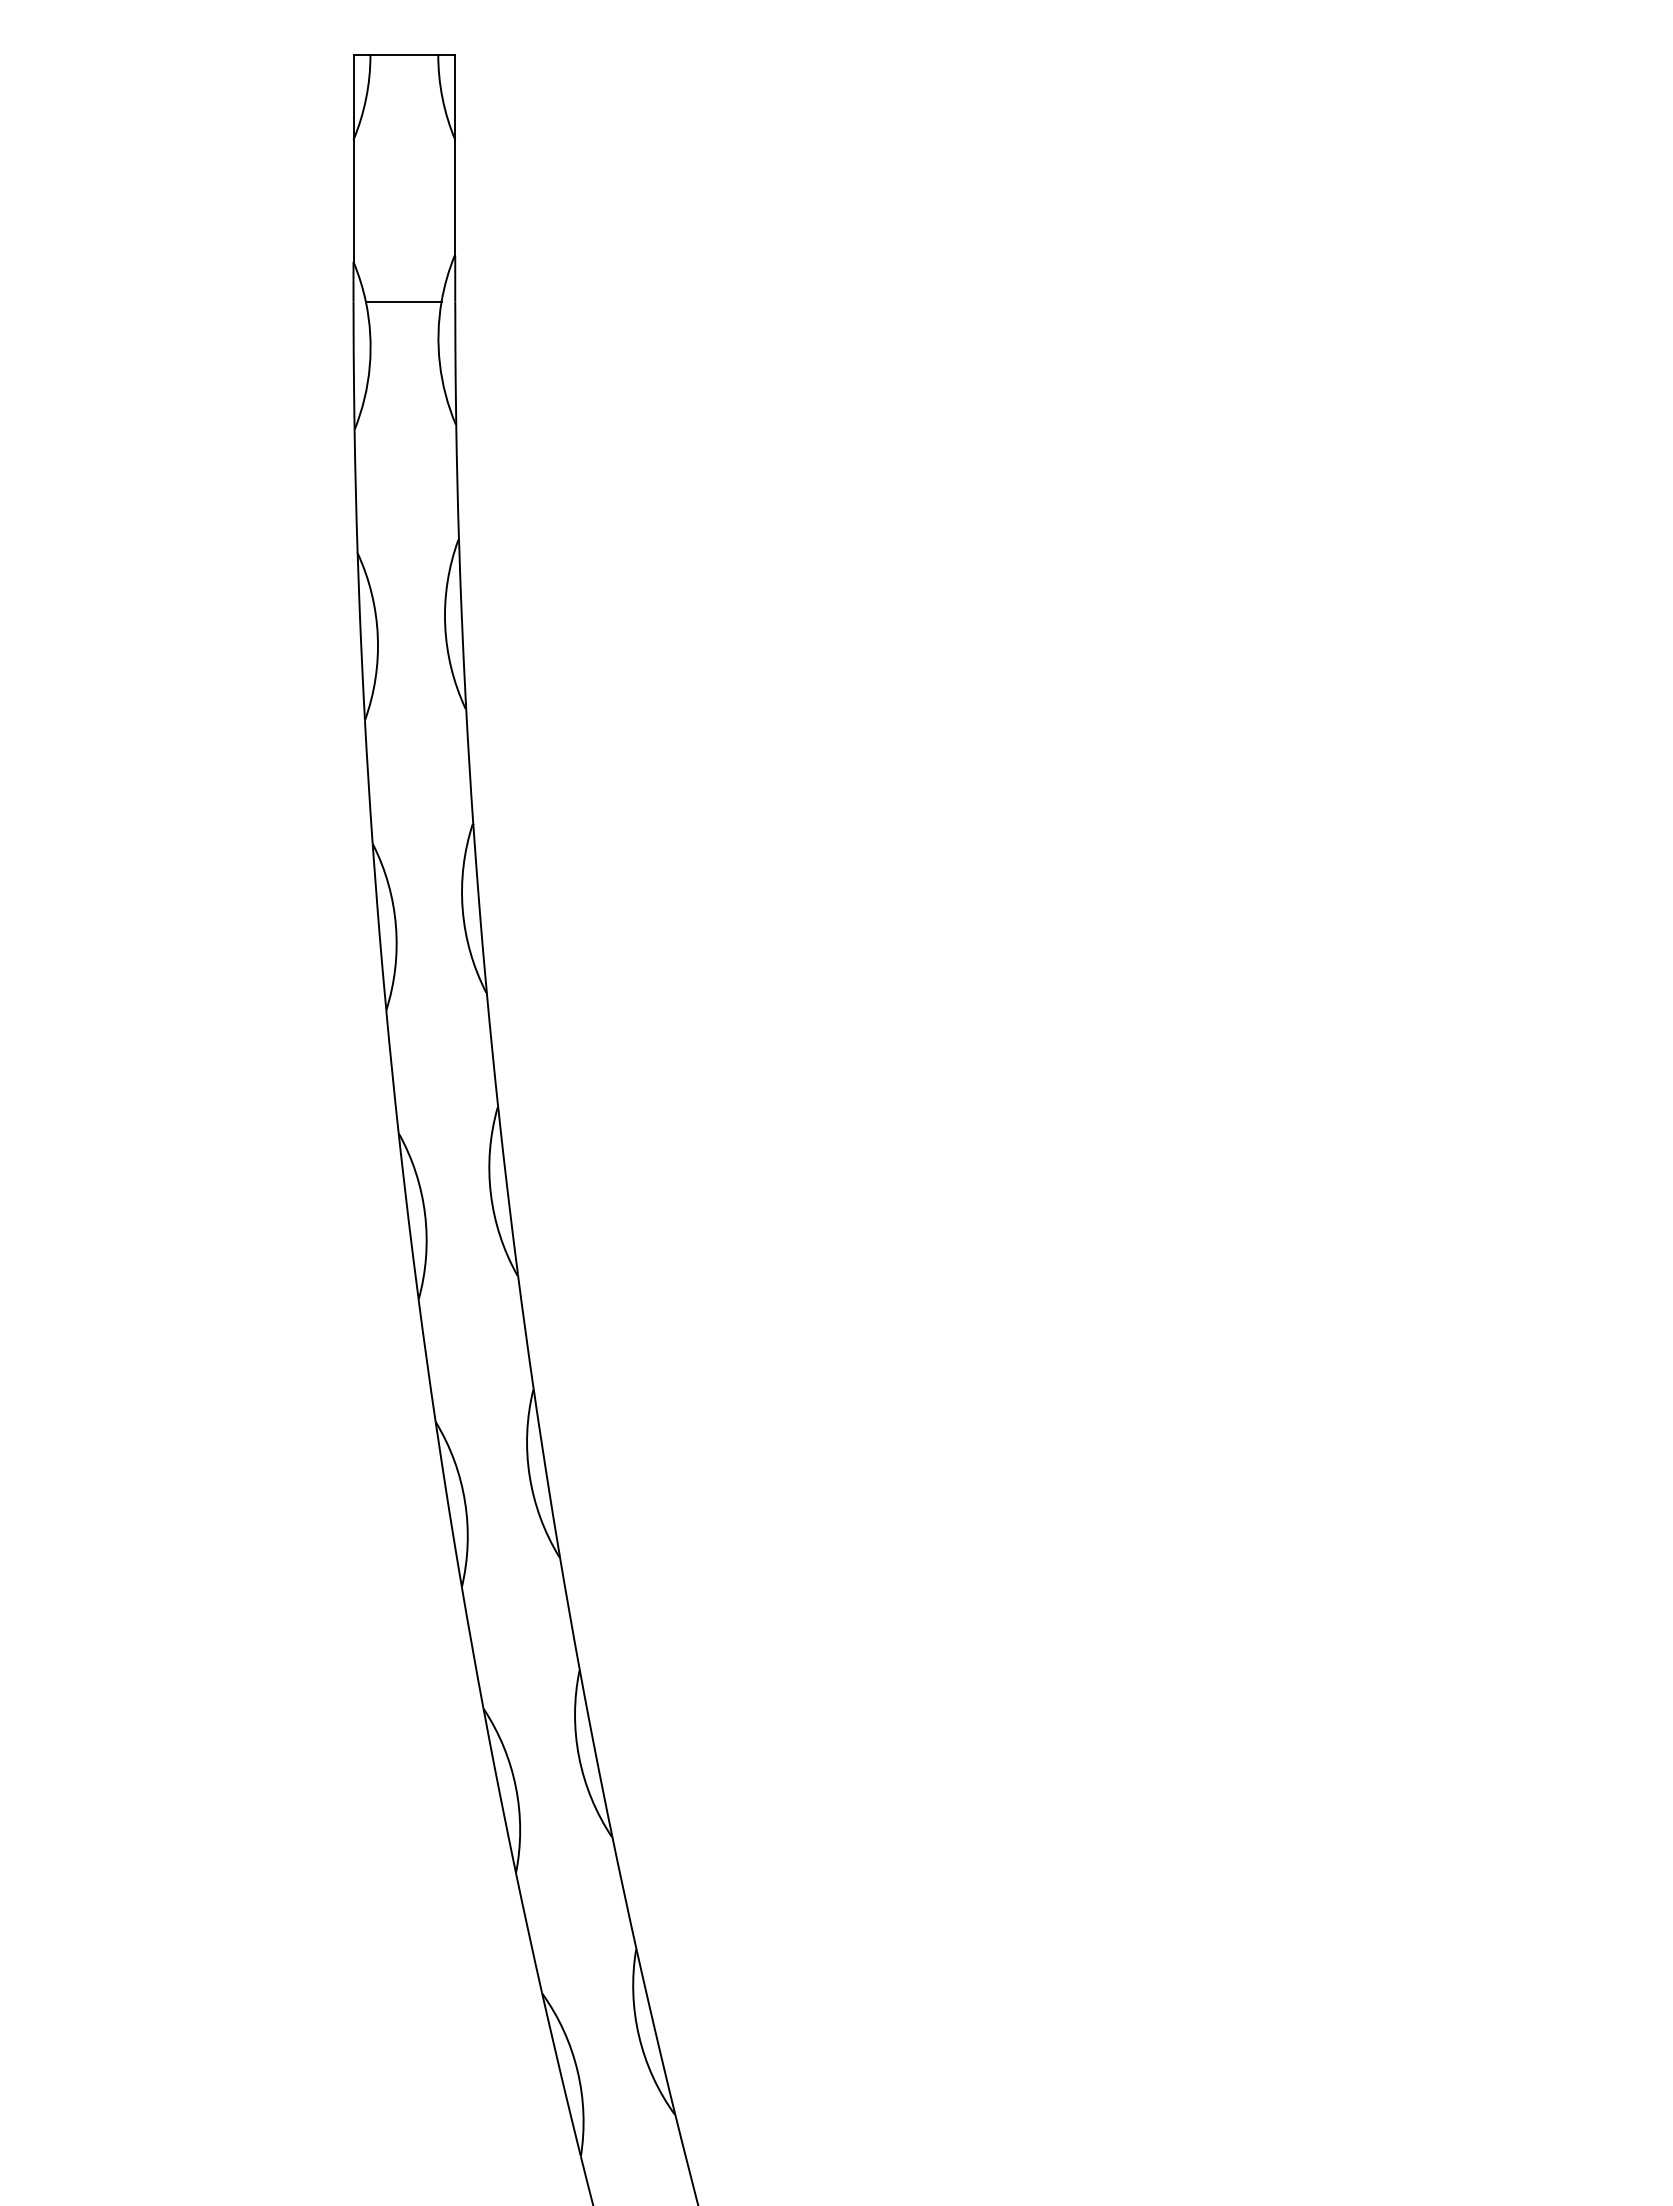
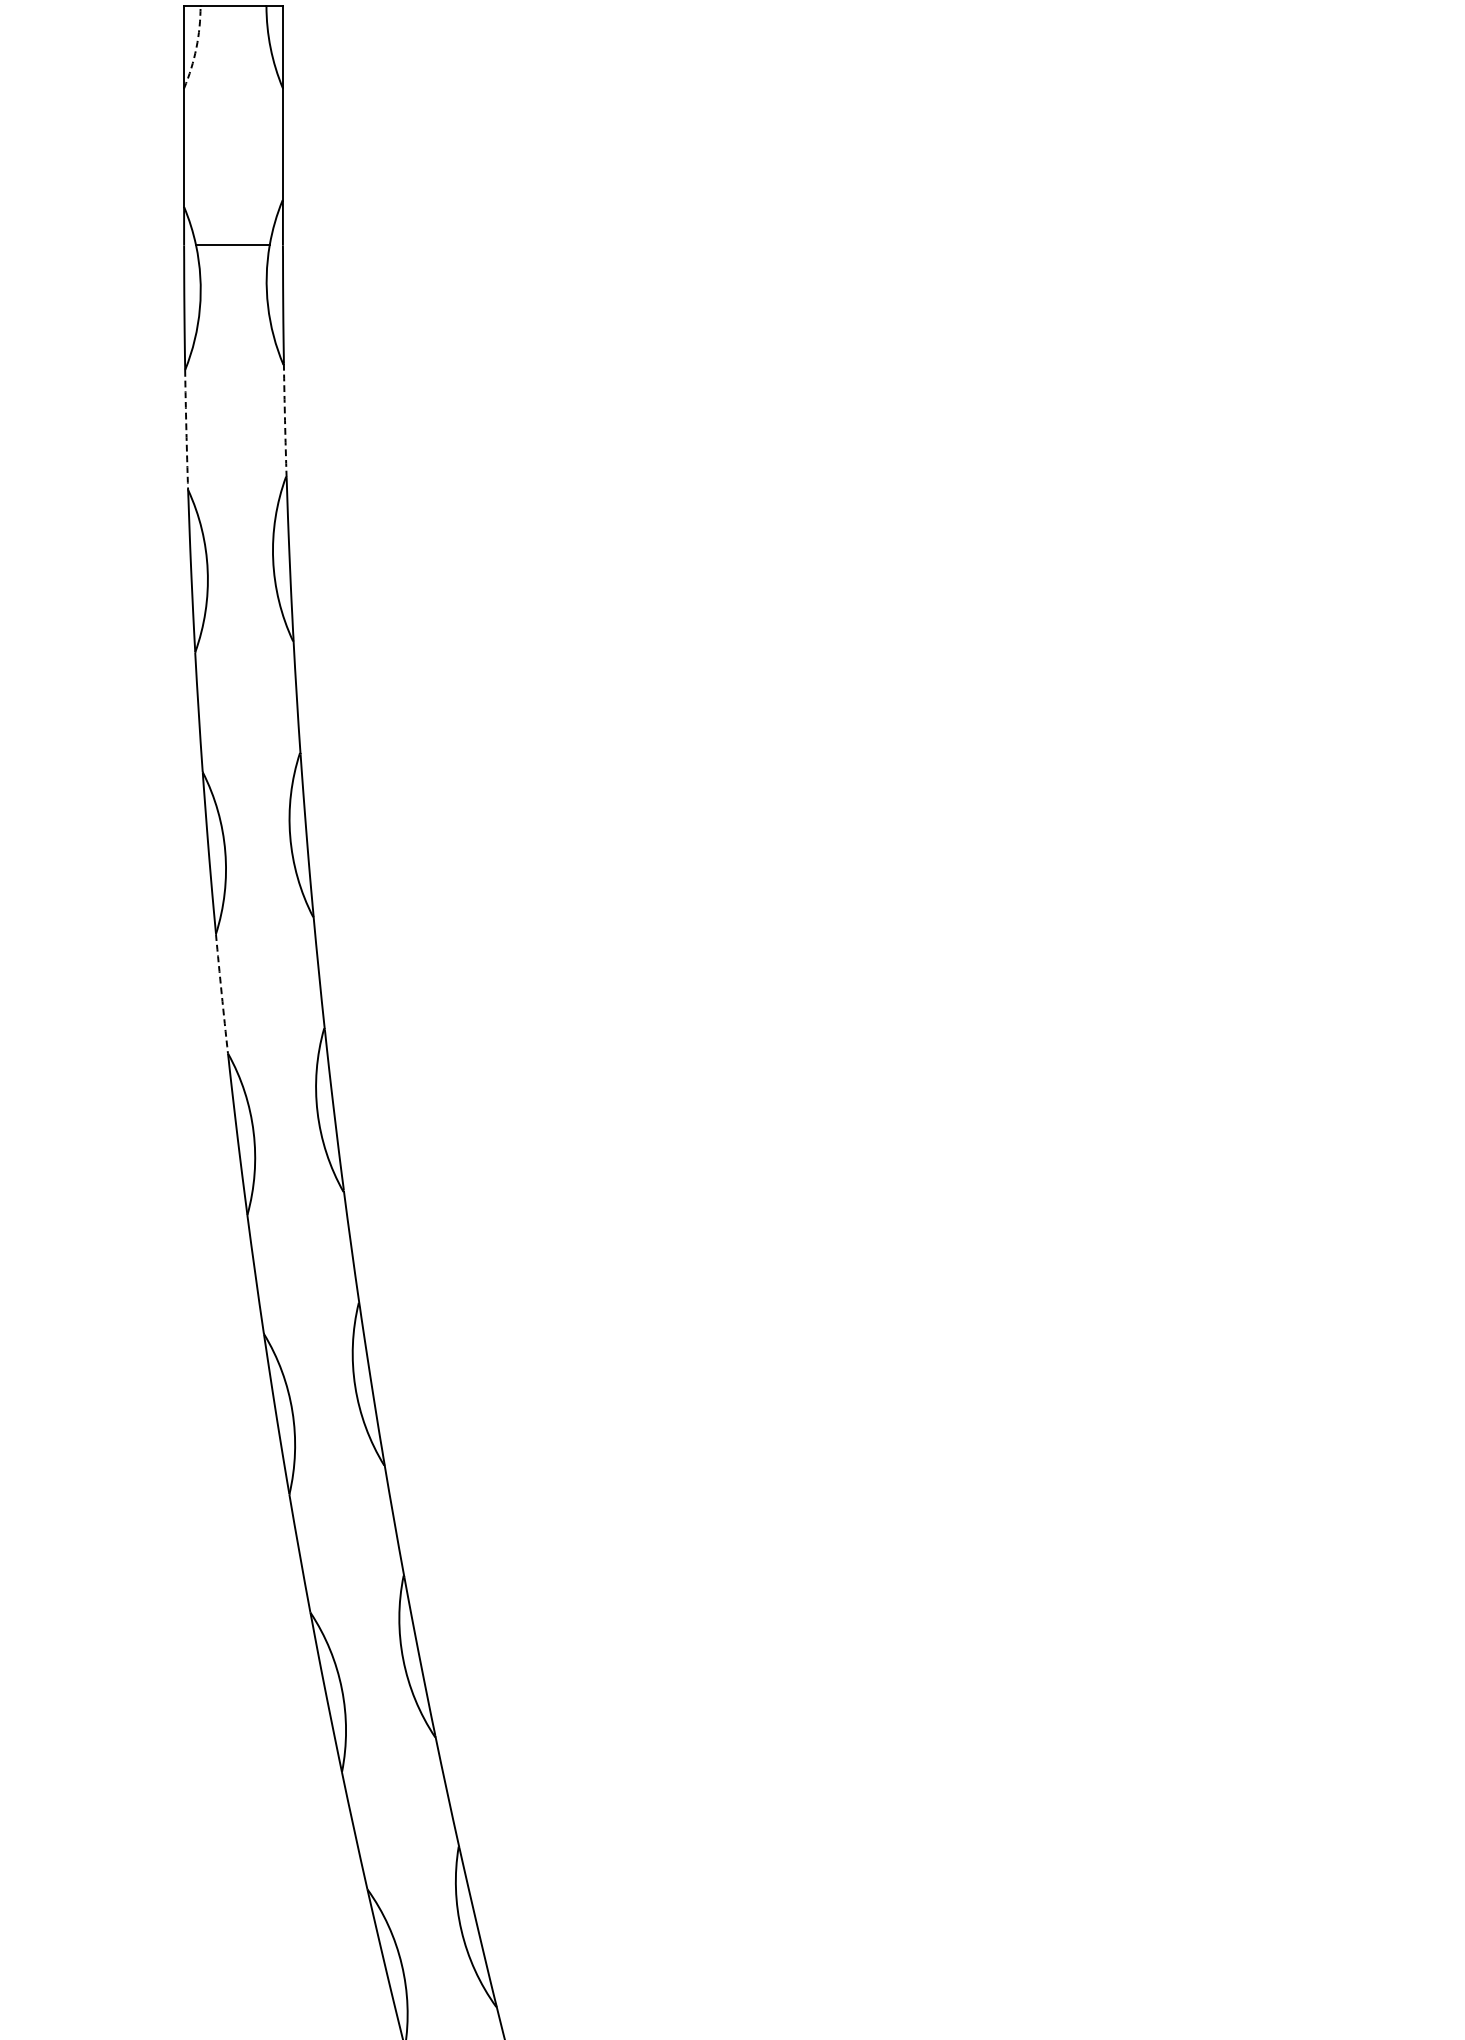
arc: (366, 98) -> (196, 48), solid -> dashed
arc: (457, 482) -> (285, 421), solid -> dashed
arc: (355, 491) -> (186, 429), solid -> dashed
arc: (392, 1071) -> (221, 993), solid -> dashed

